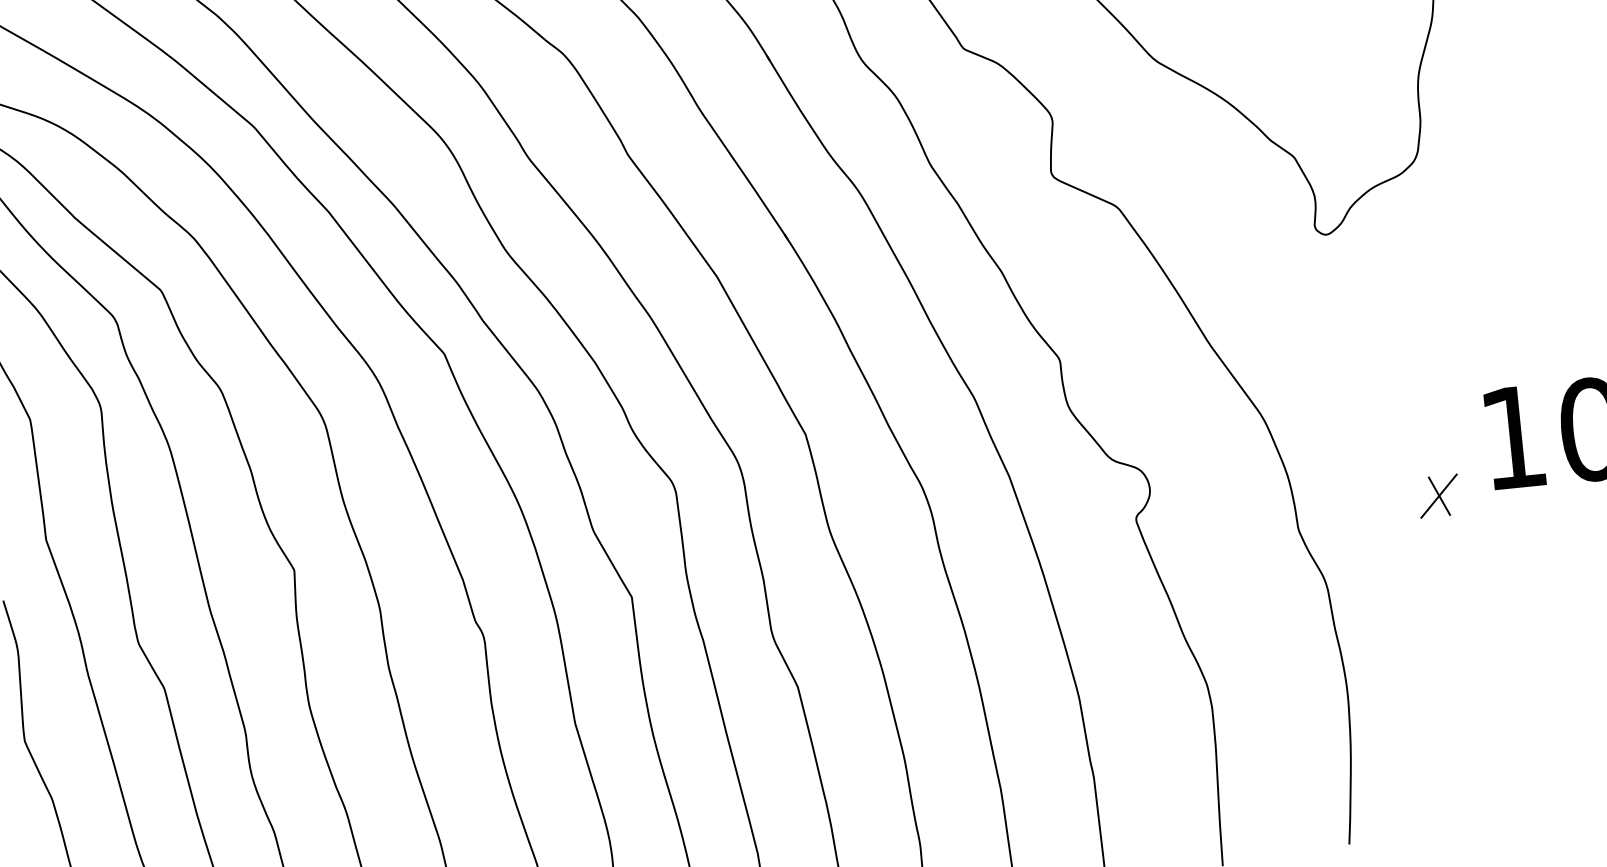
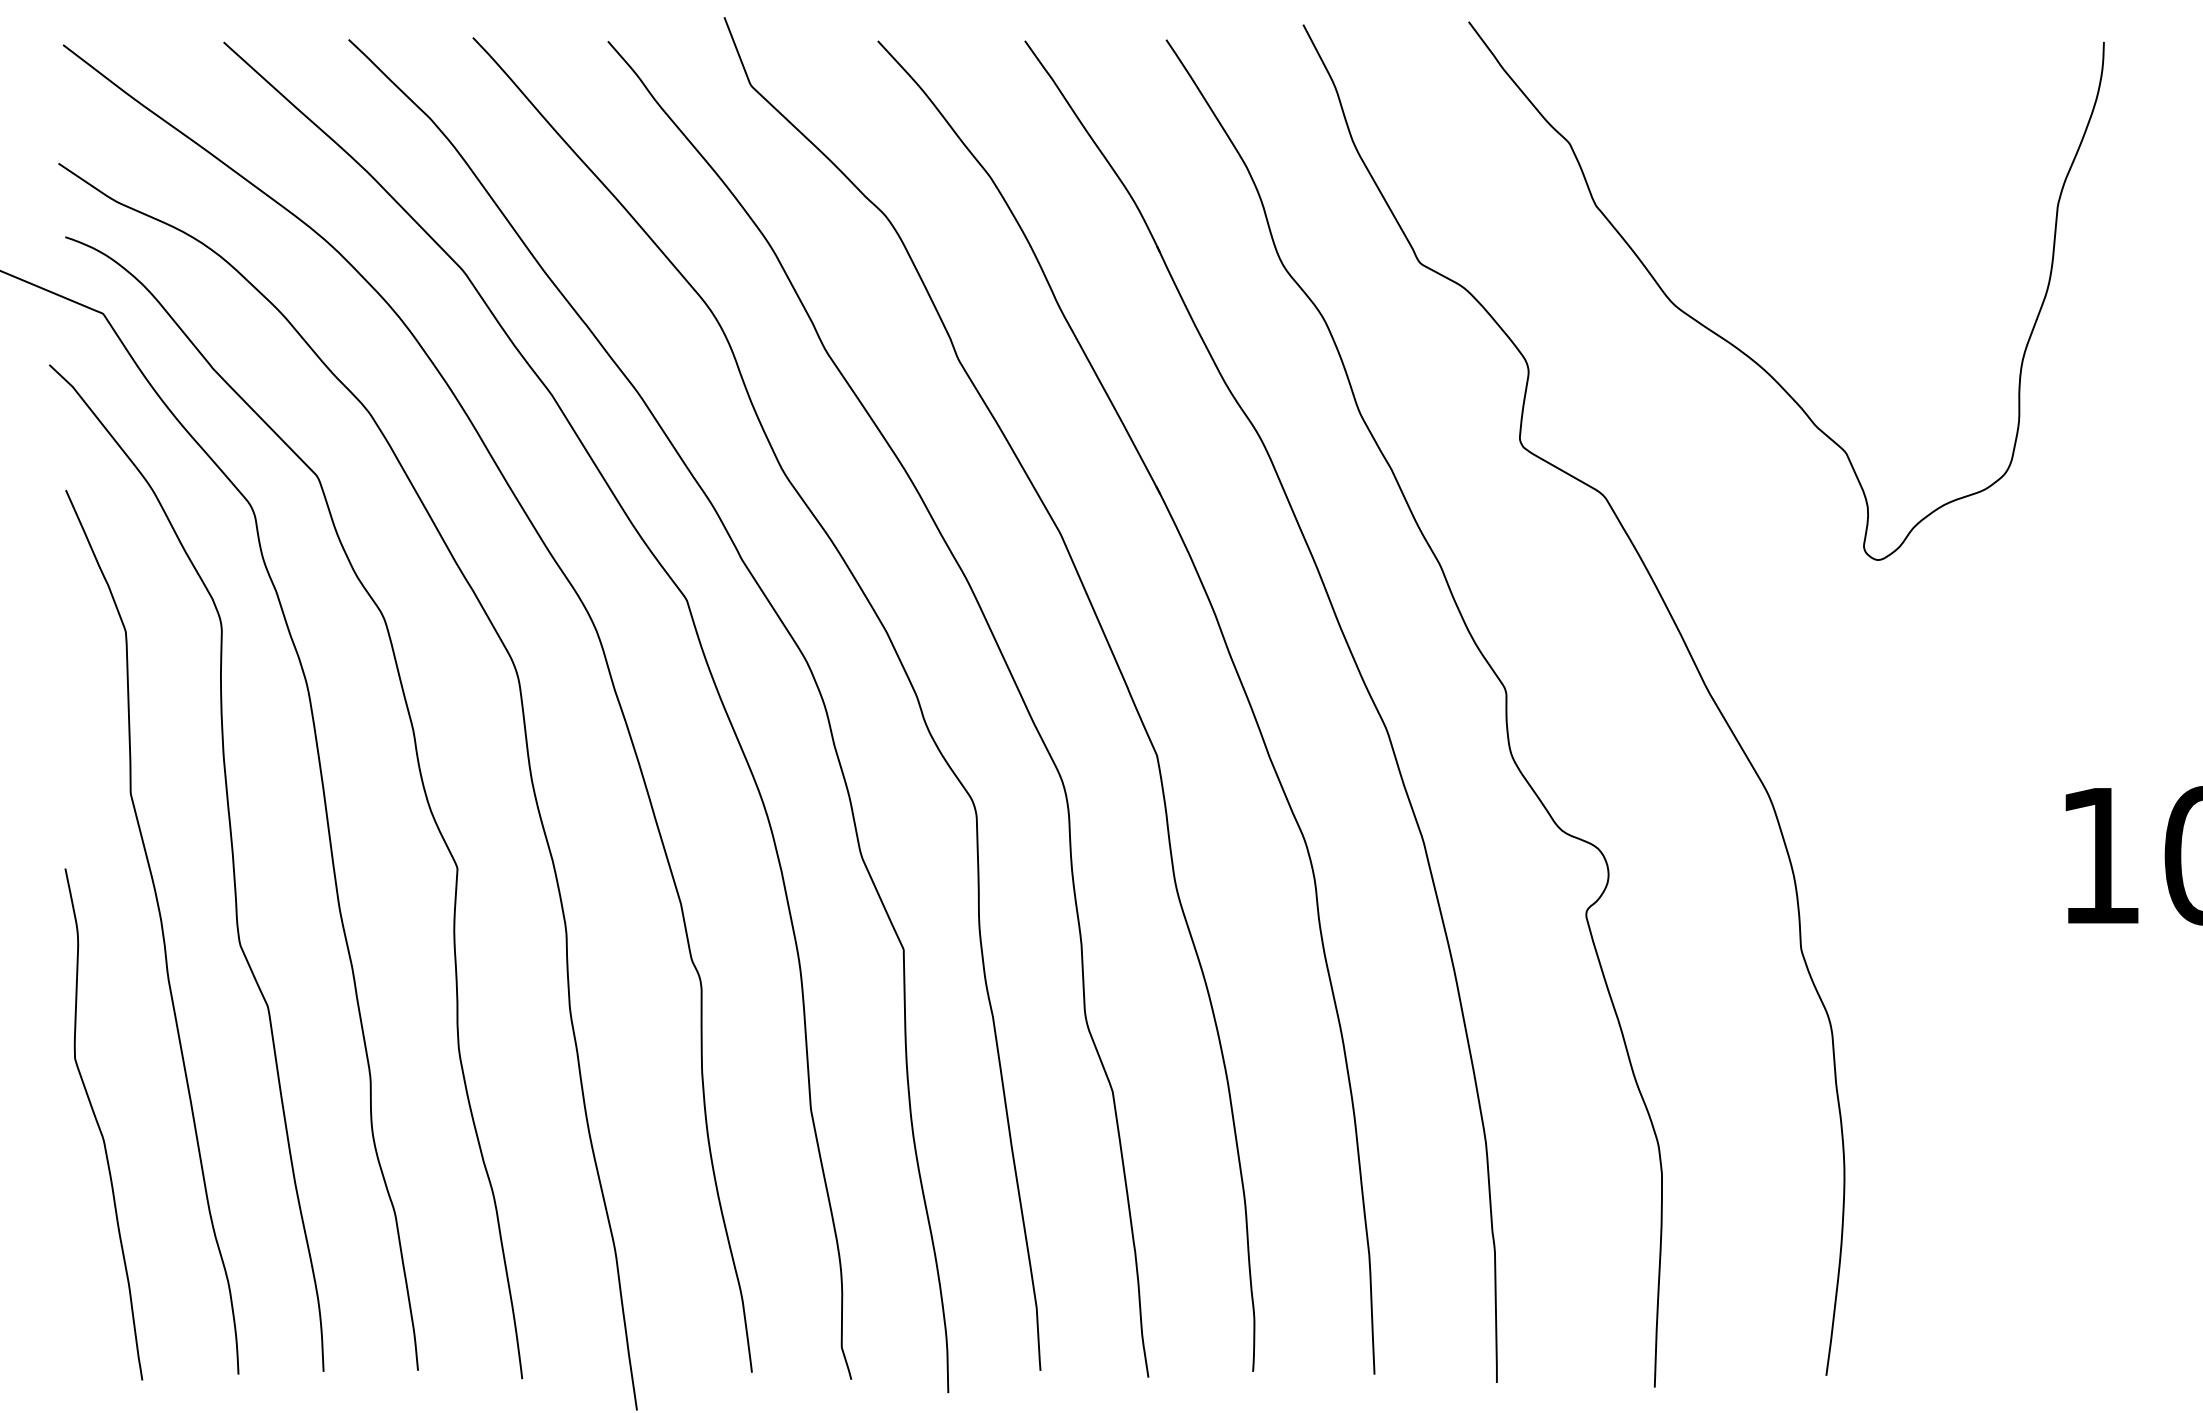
part: (1438, 496) -> (1992, 923), removed

